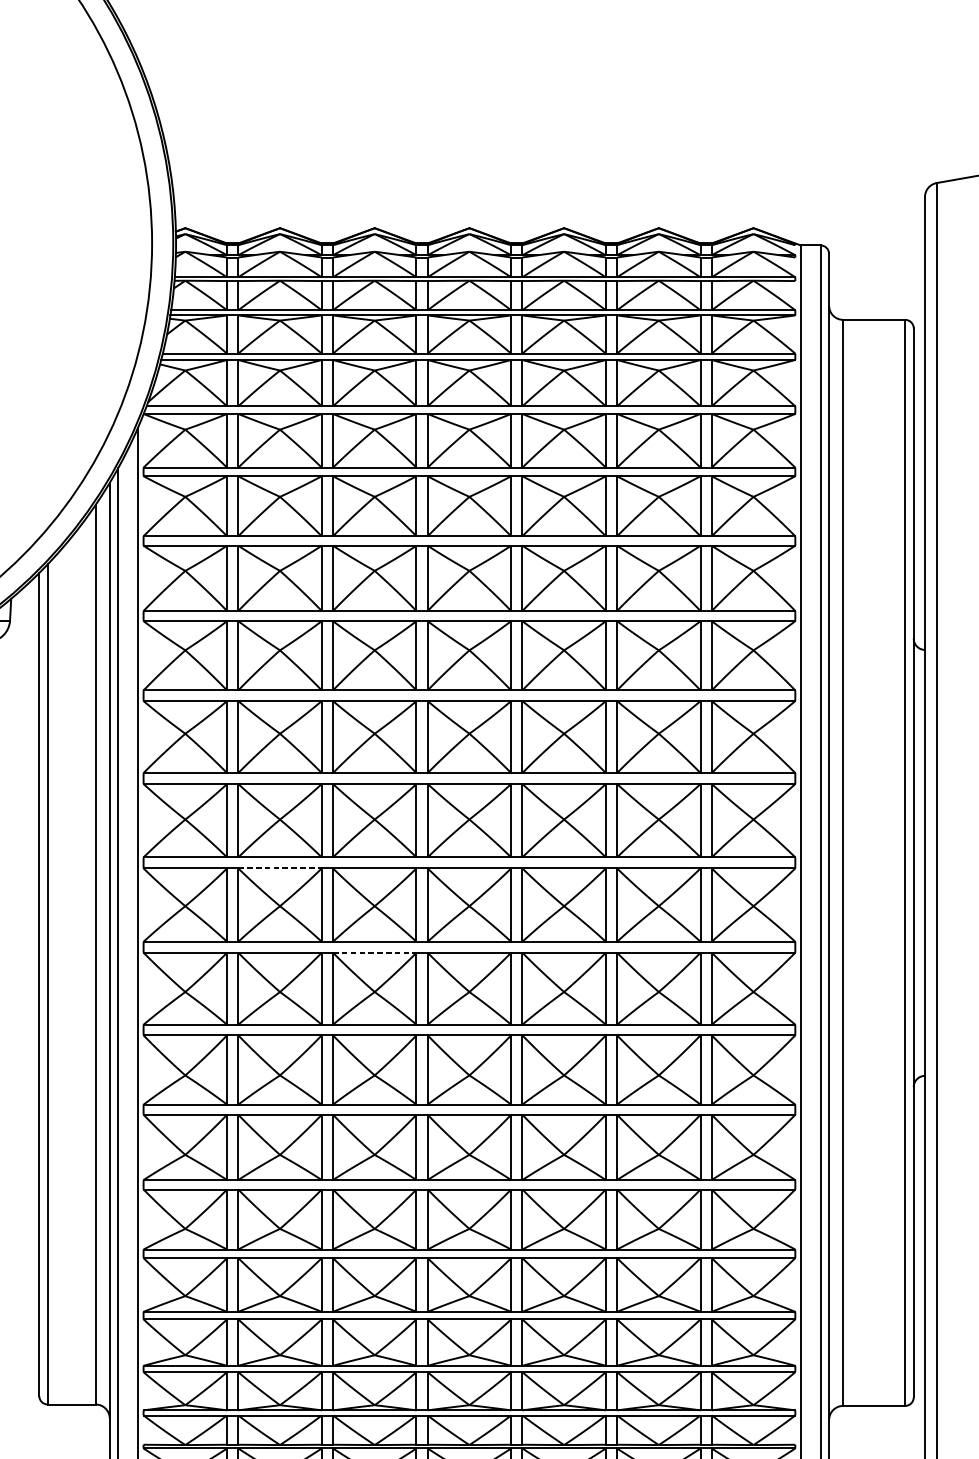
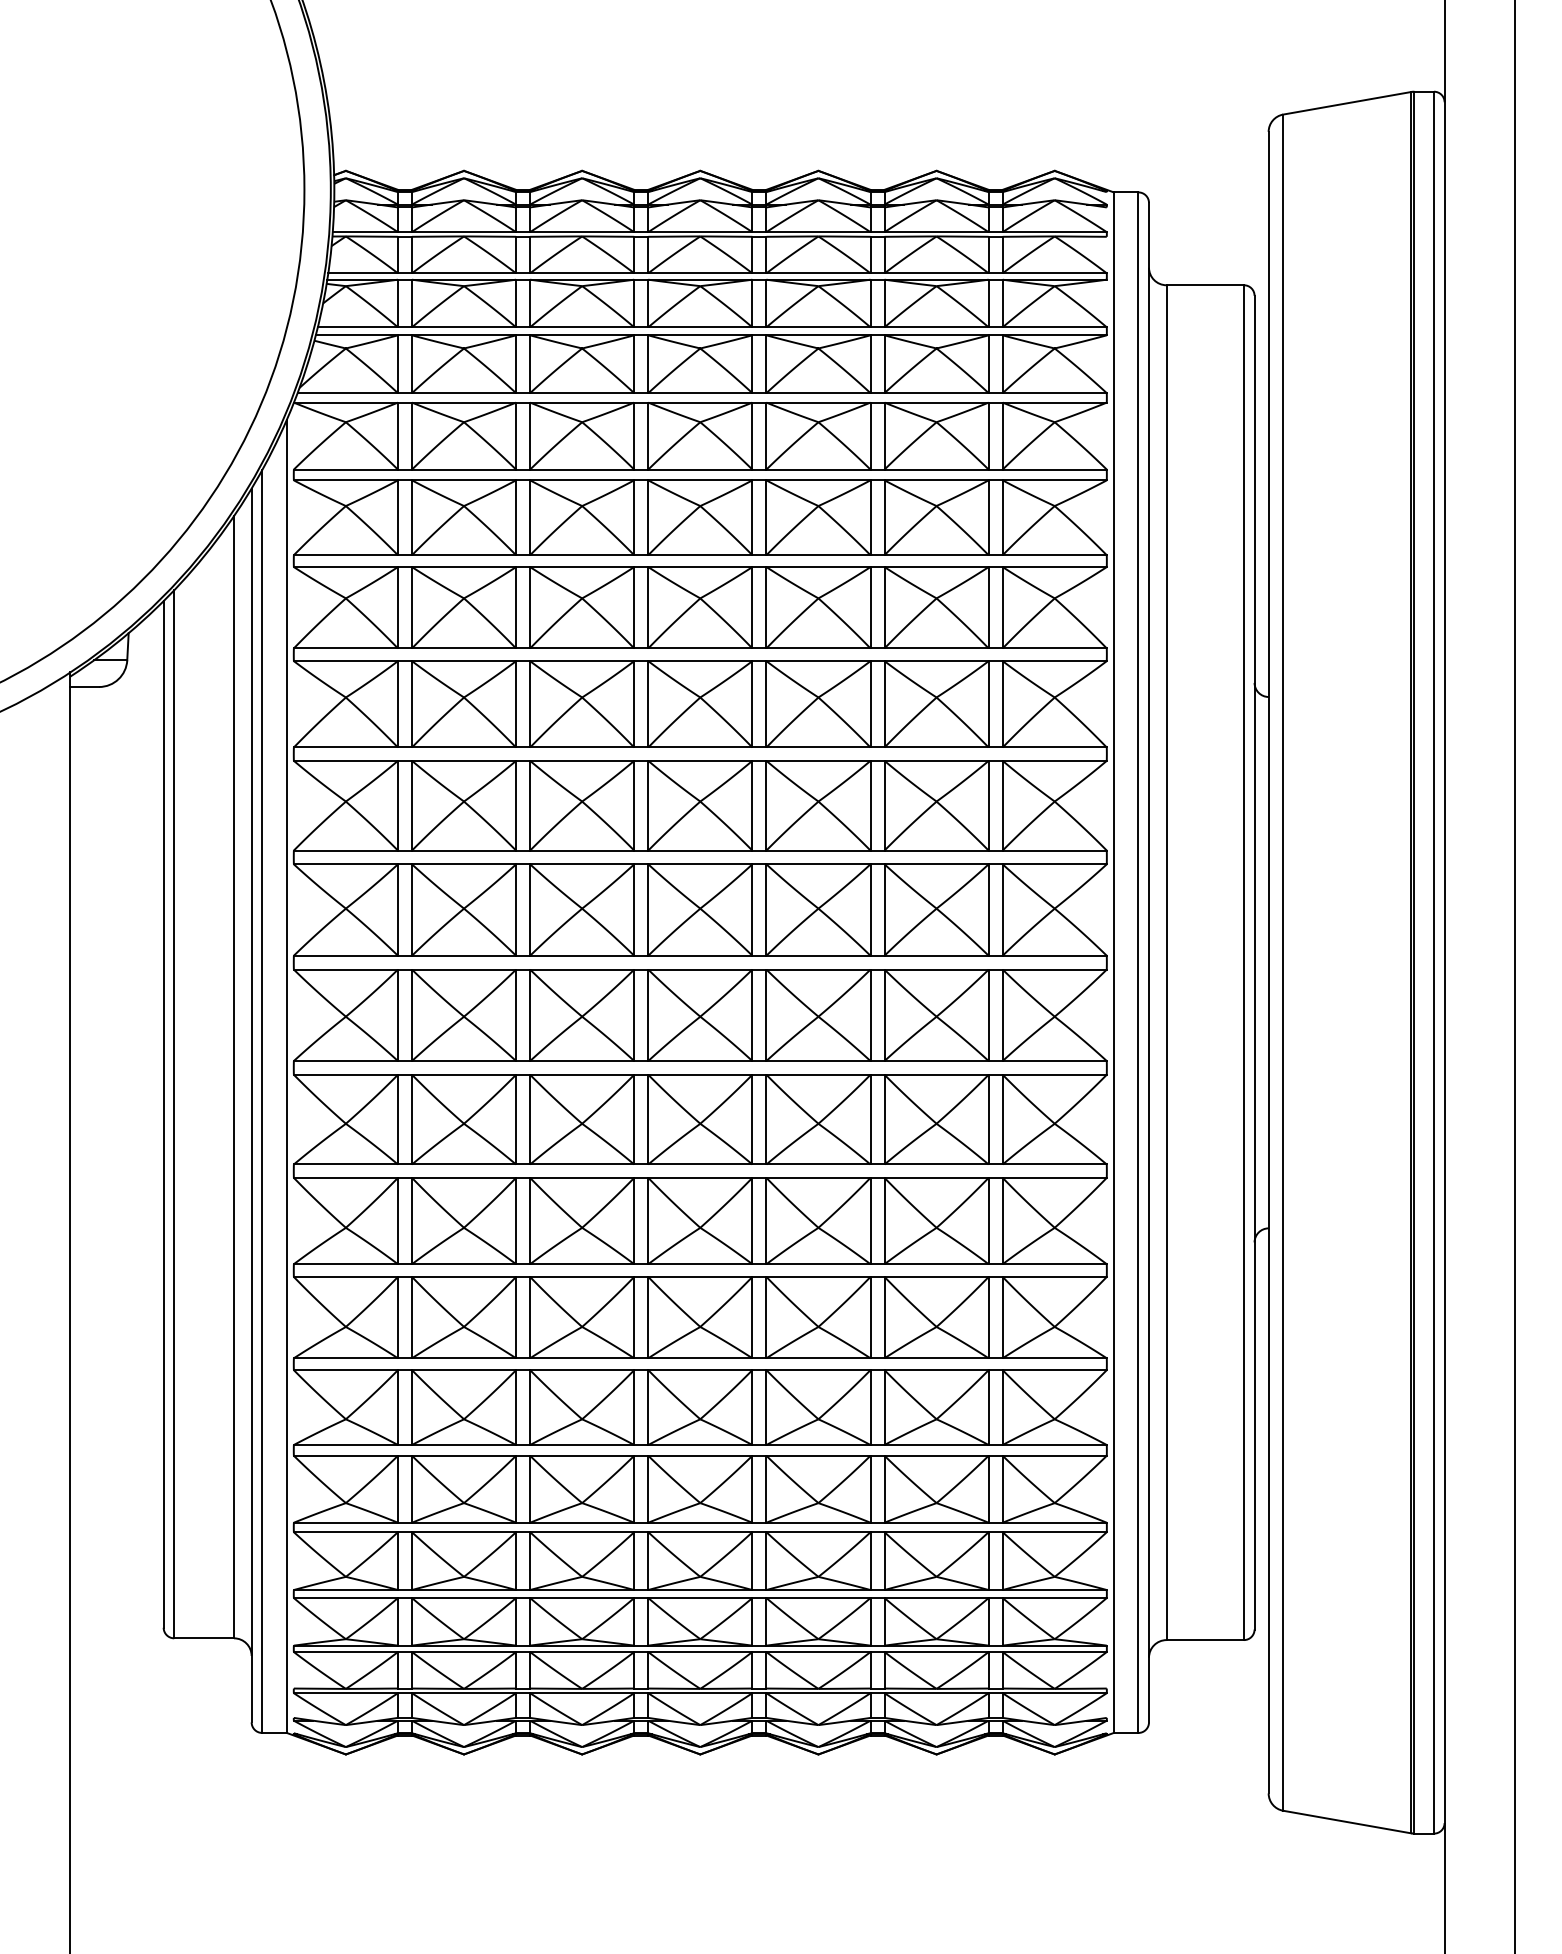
line: (280, 868) -> (464, 969), dashed -> solid
line: (374, 952) -> (582, 1074), dashed -> solid

